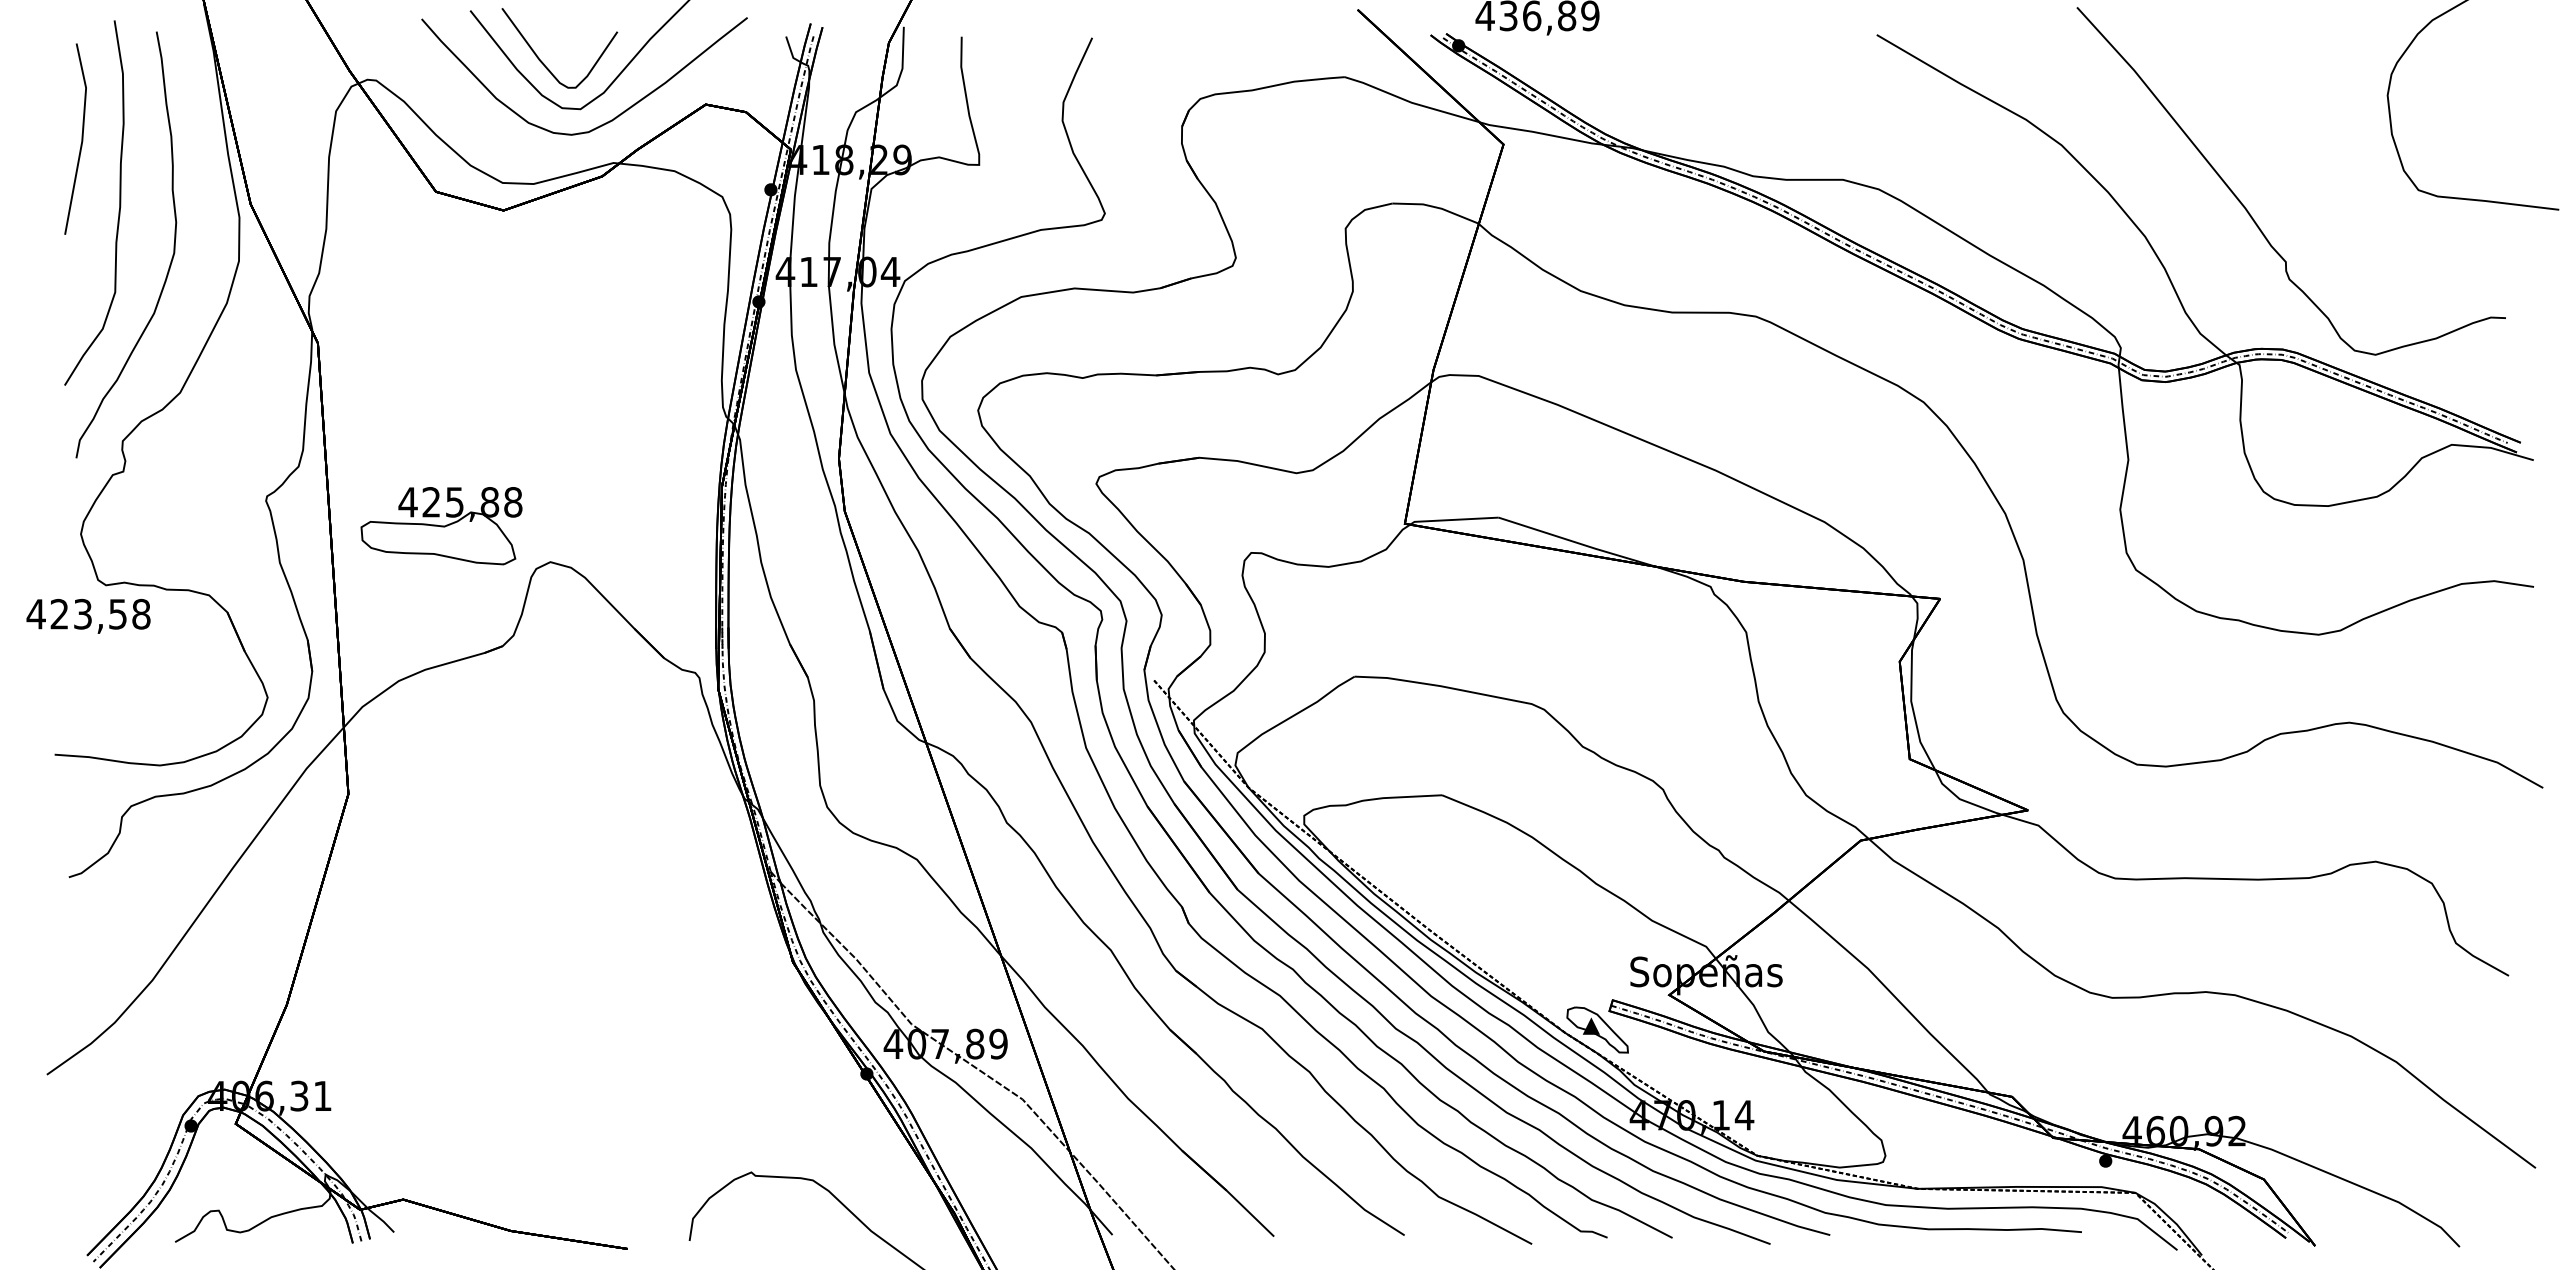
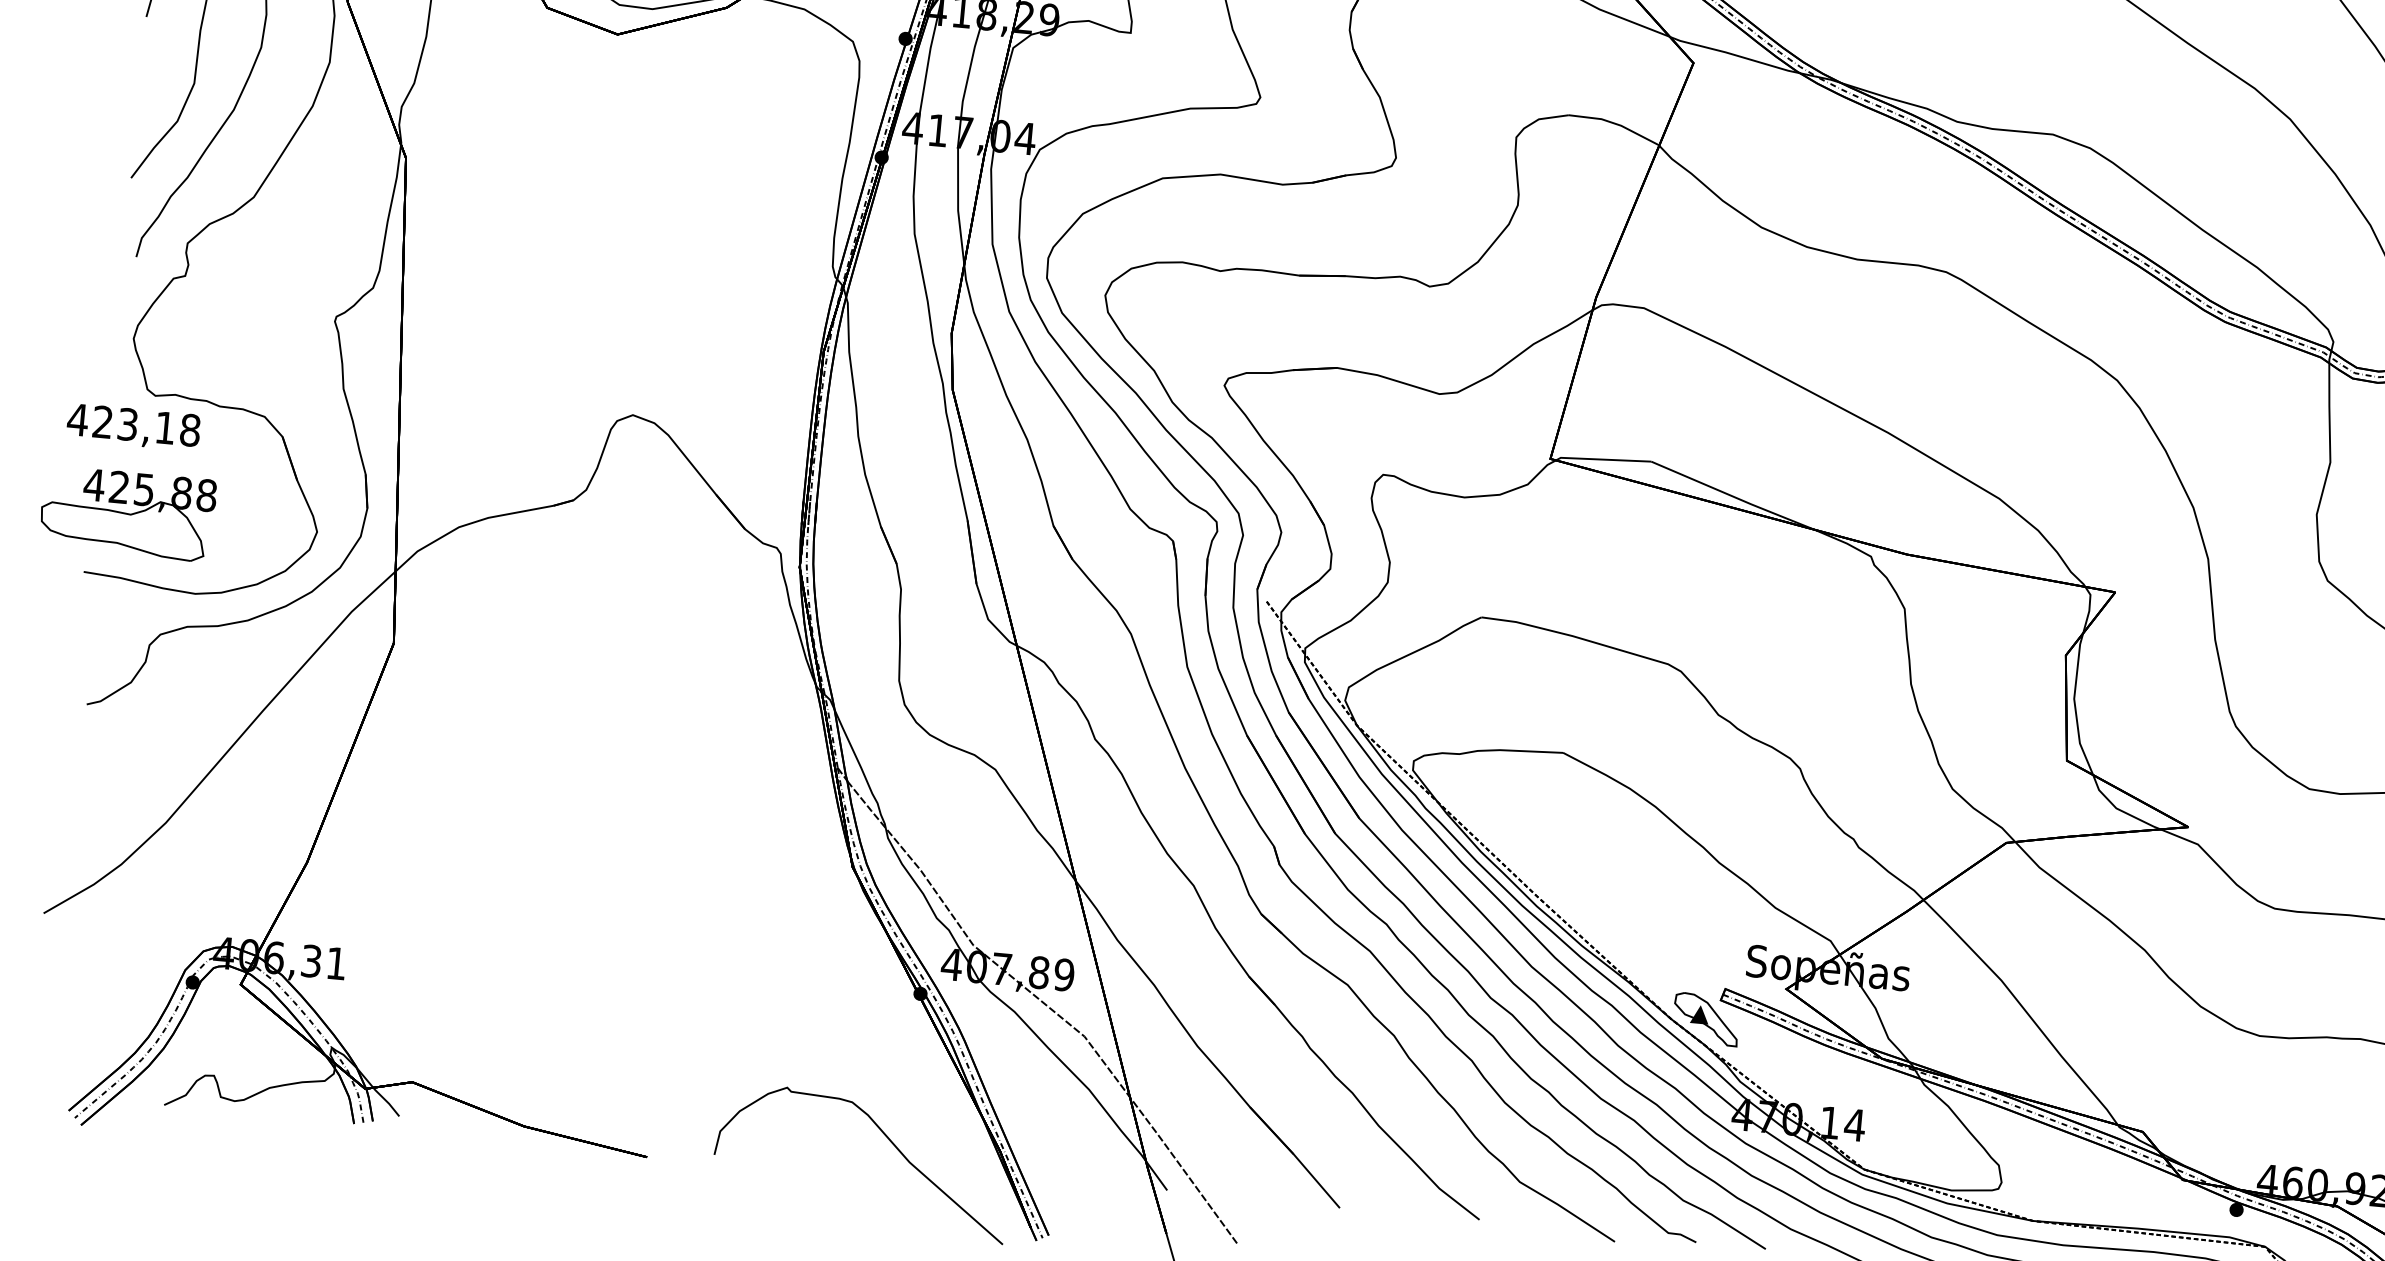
part: (441, 526) -> (127, 514), moved
text: (117, 614) -> (164, 428), 423,58 -> 423,18

